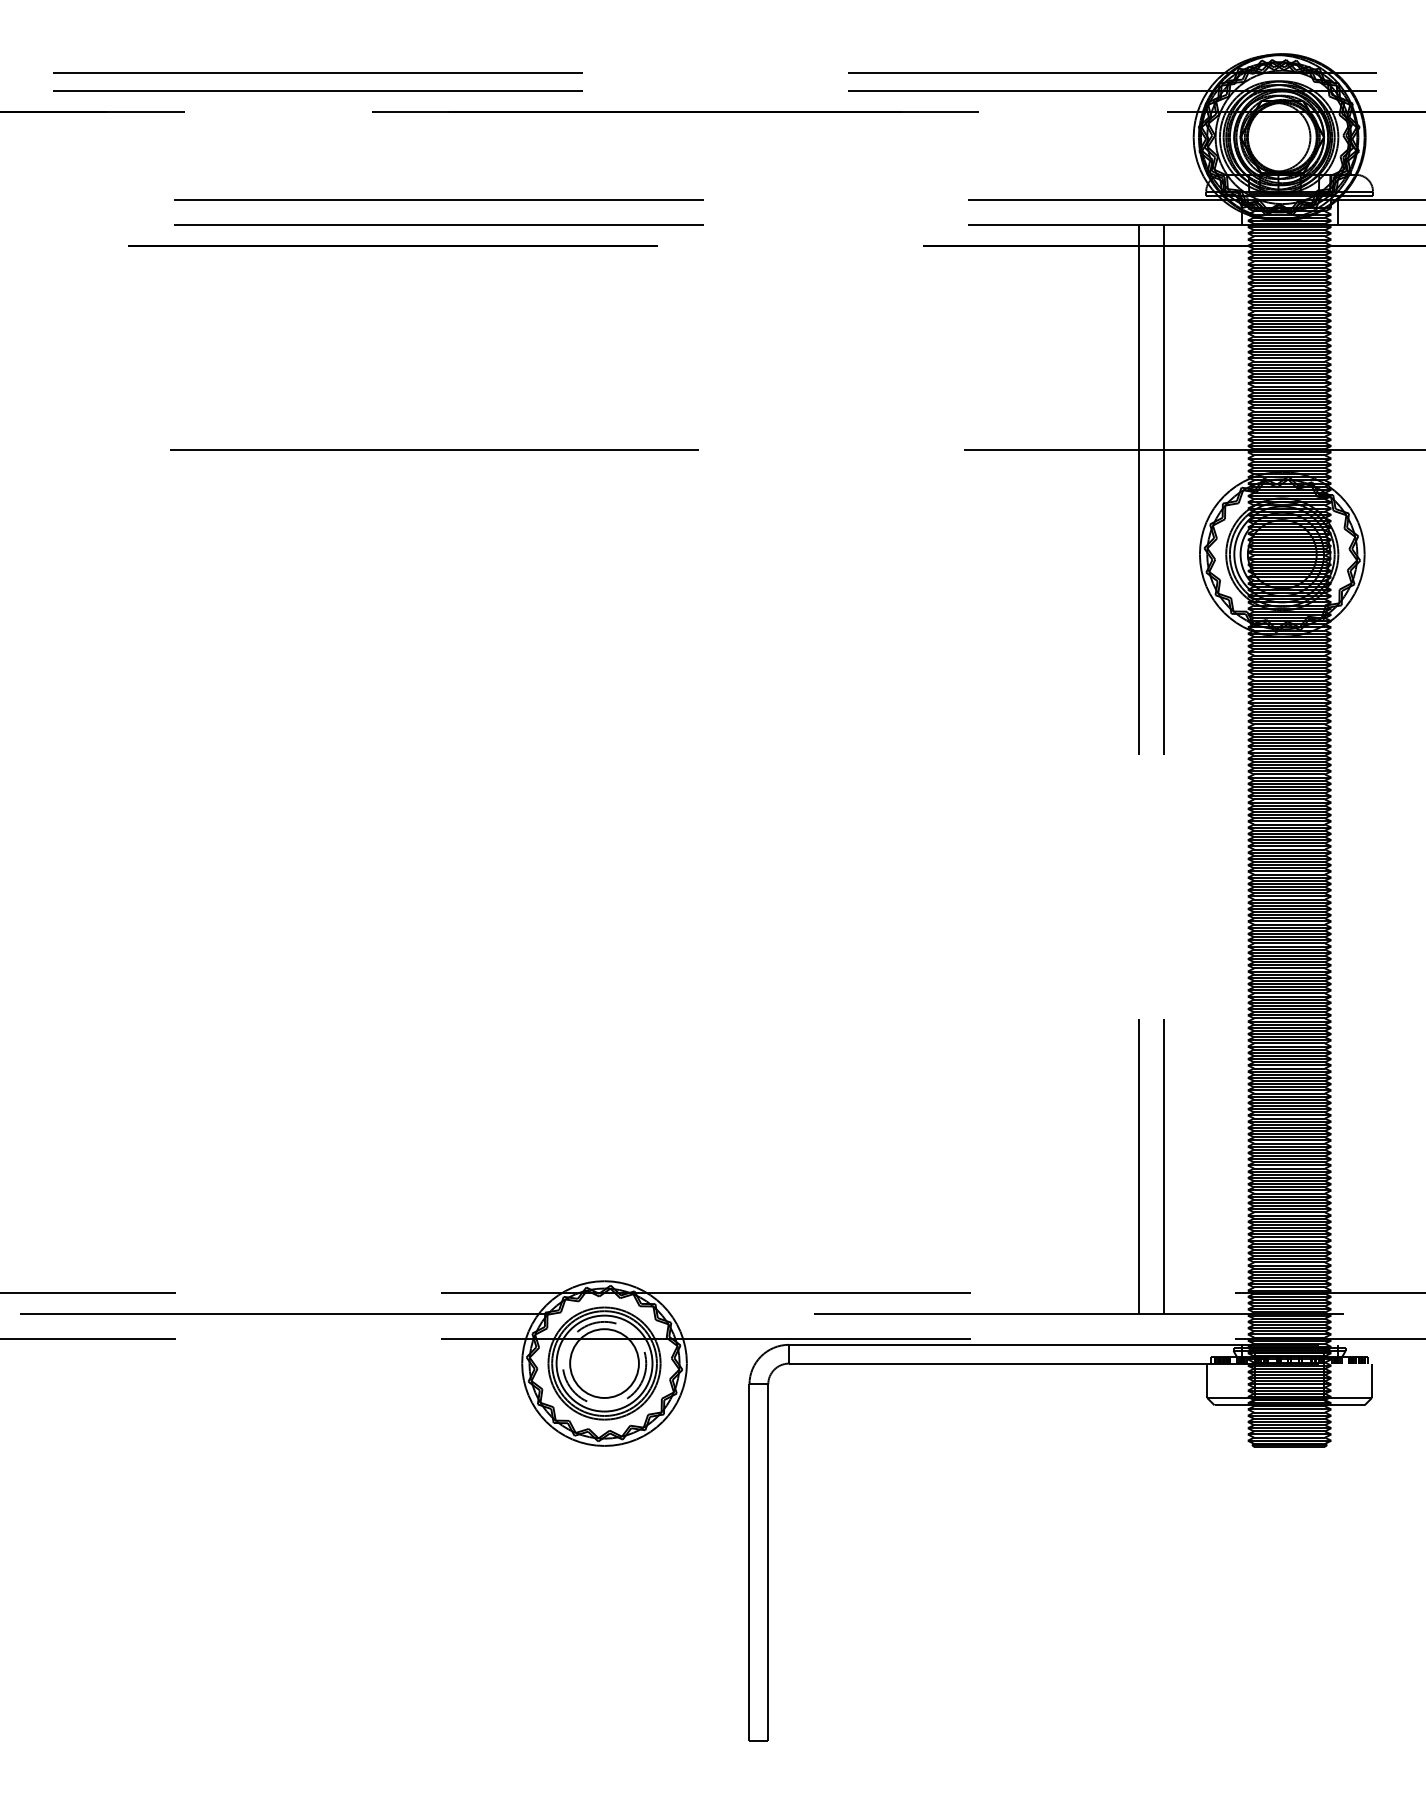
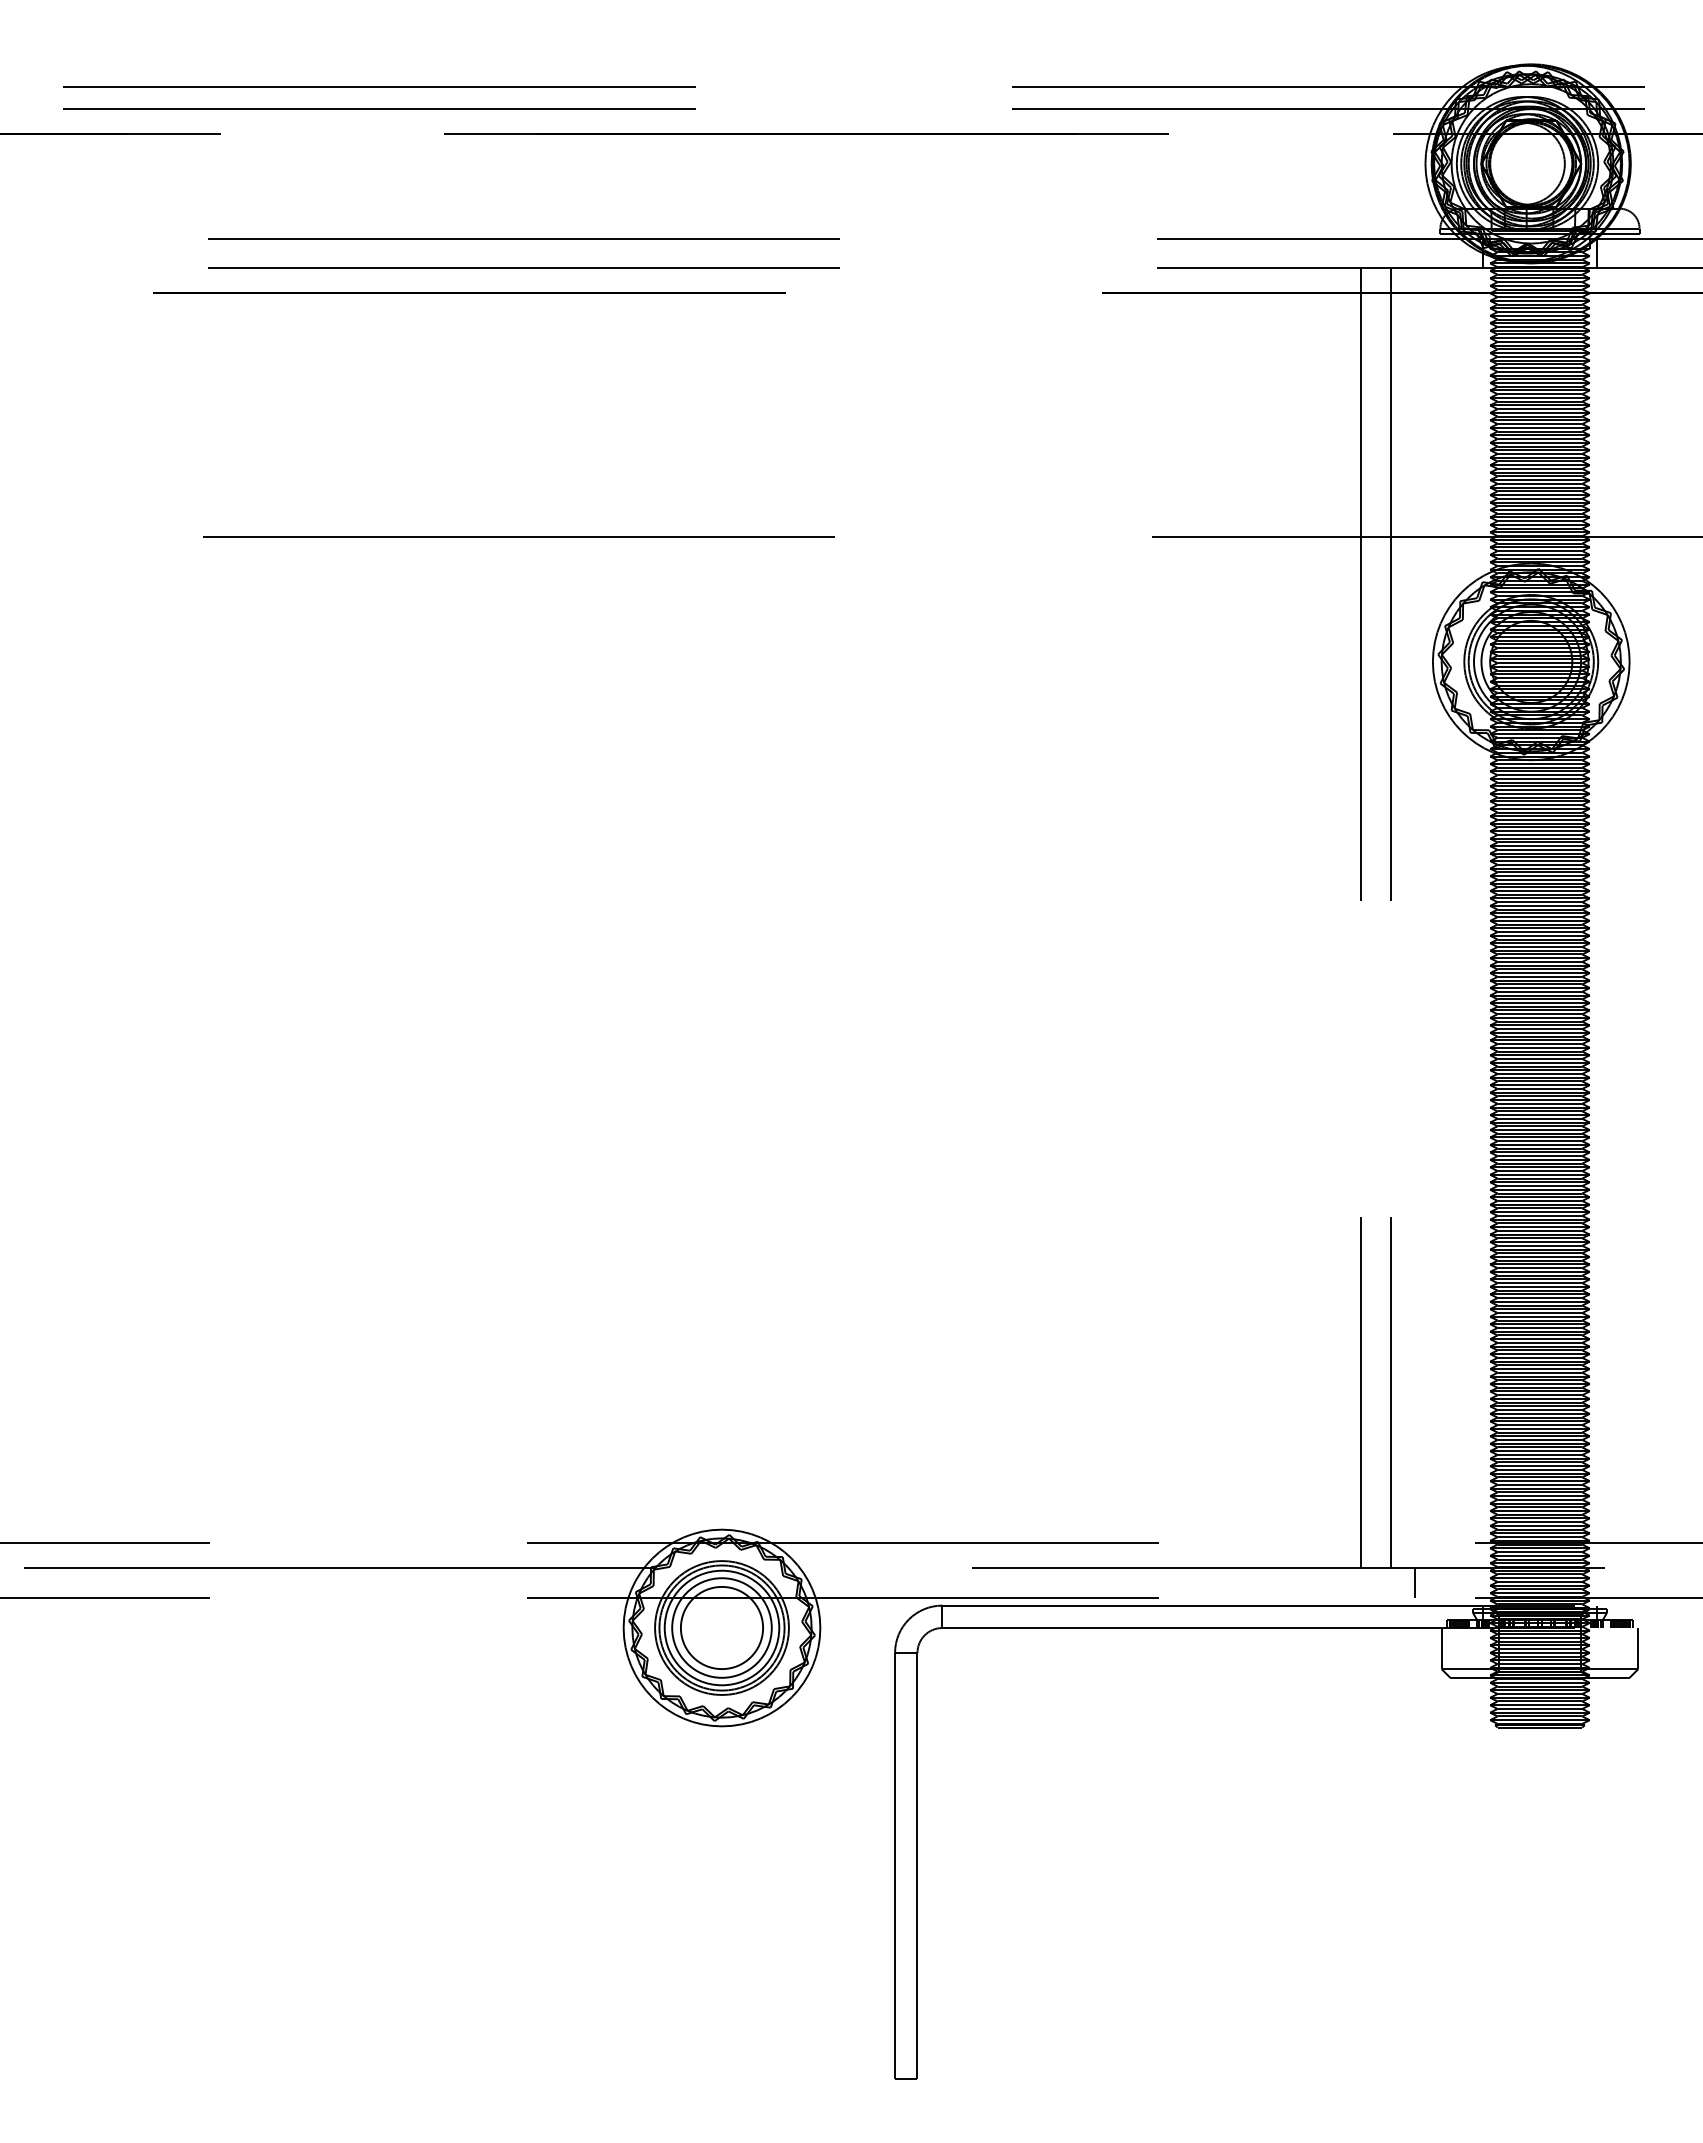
line: (1185, 1326) -> (1415, 1583), added
circle: (604, 1363) -> (721, 1627), dashed -> solid

